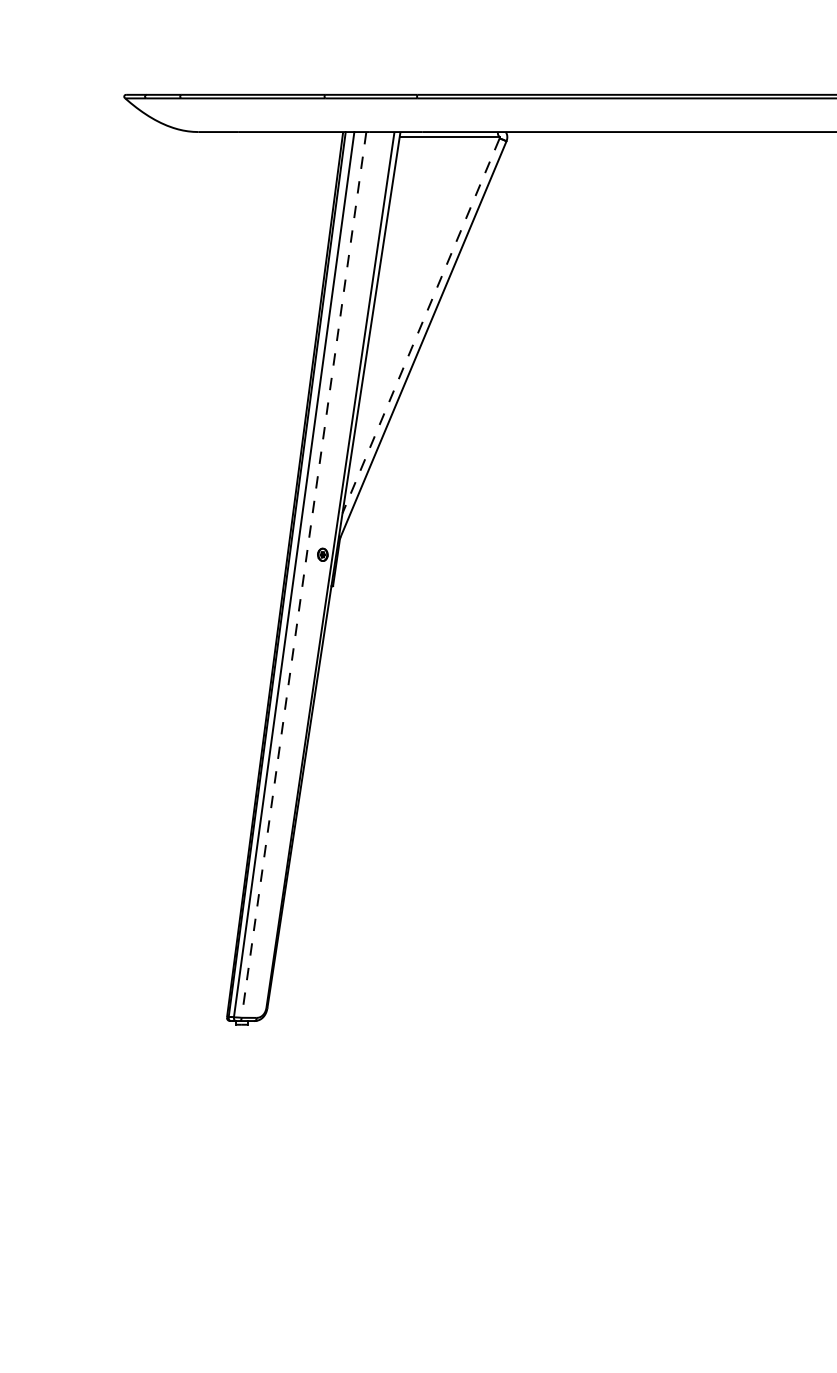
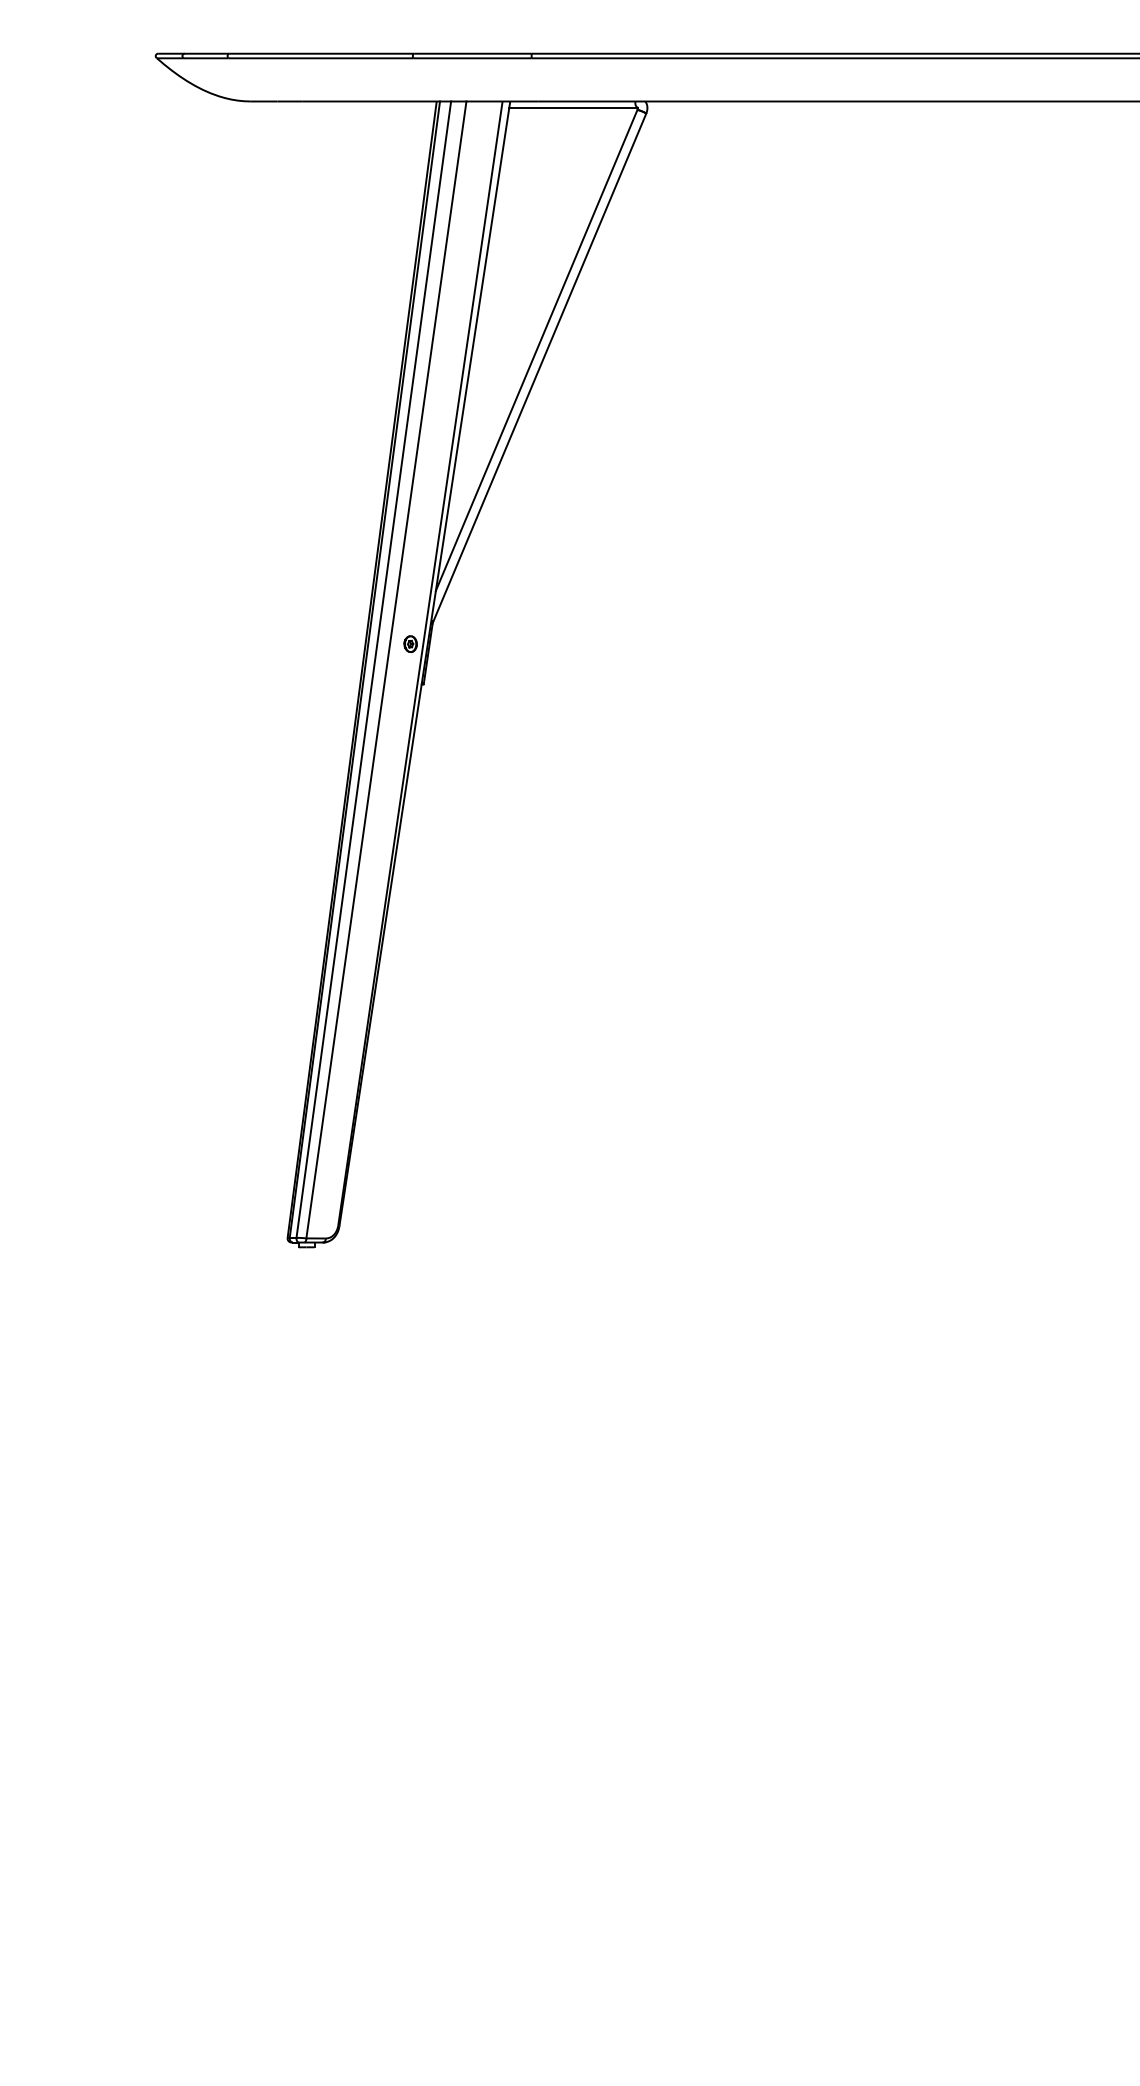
line: (420, 326) -> (536, 350), dashed -> solid
line: (304, 575) -> (386, 670), dashed -> solid

